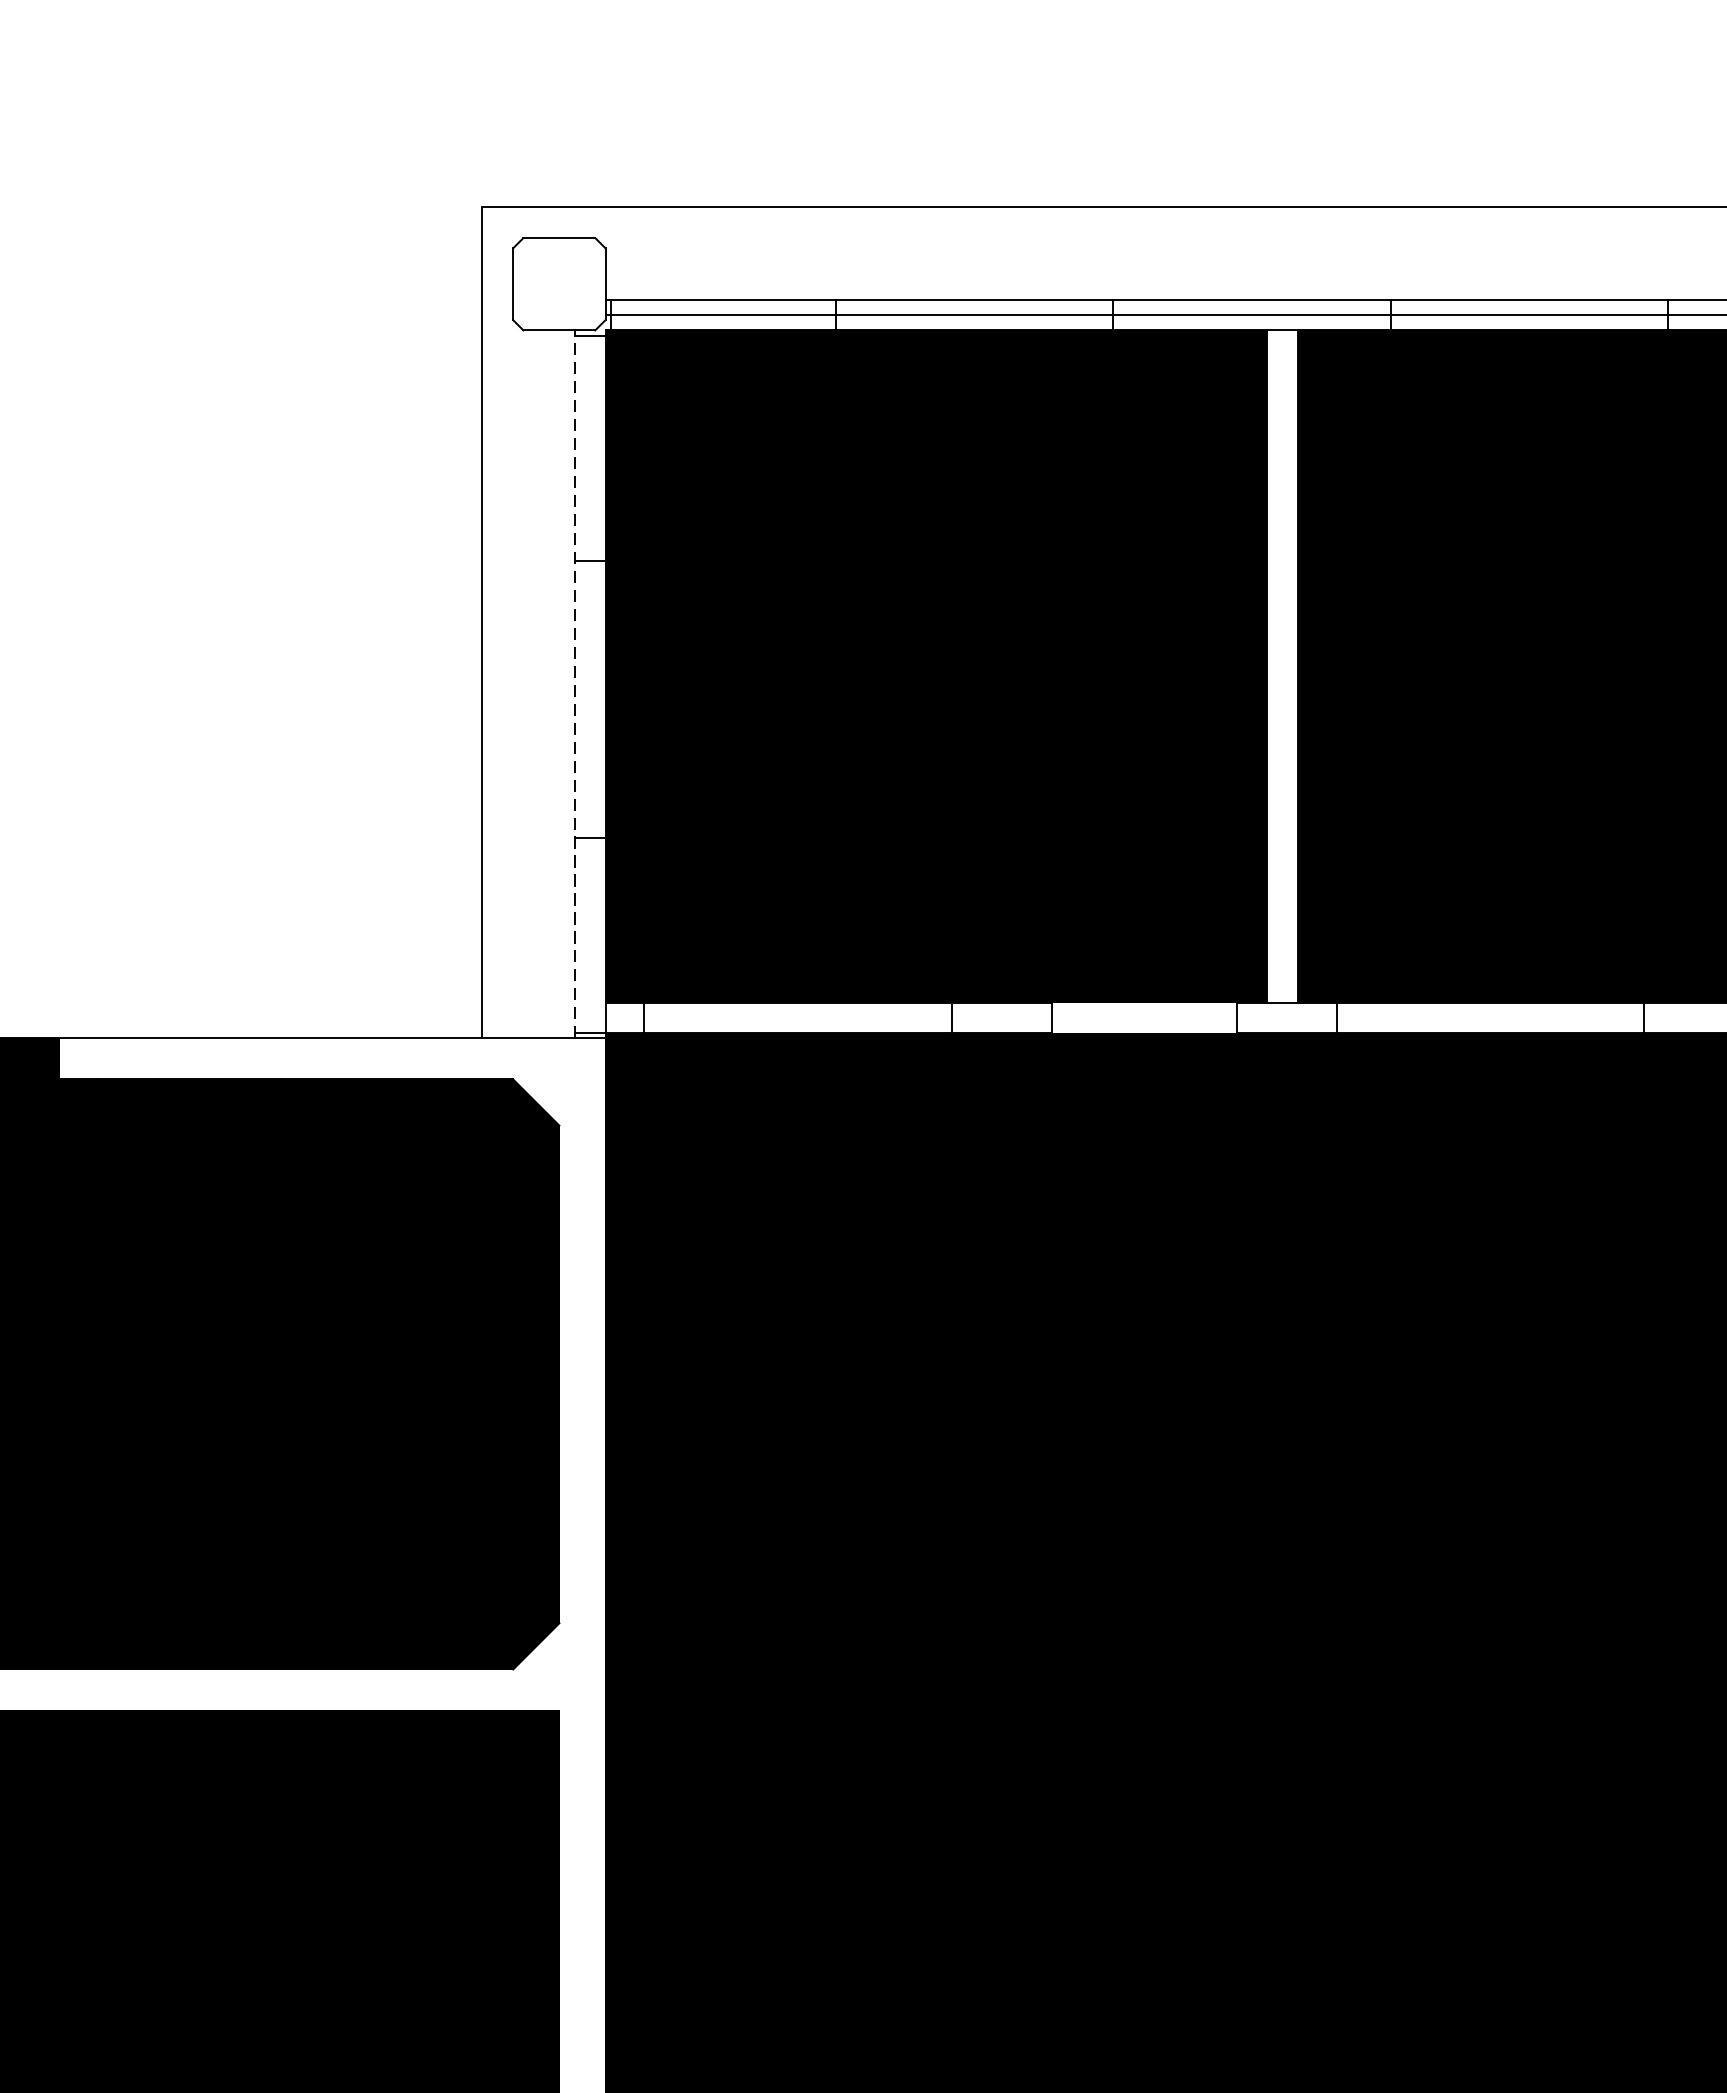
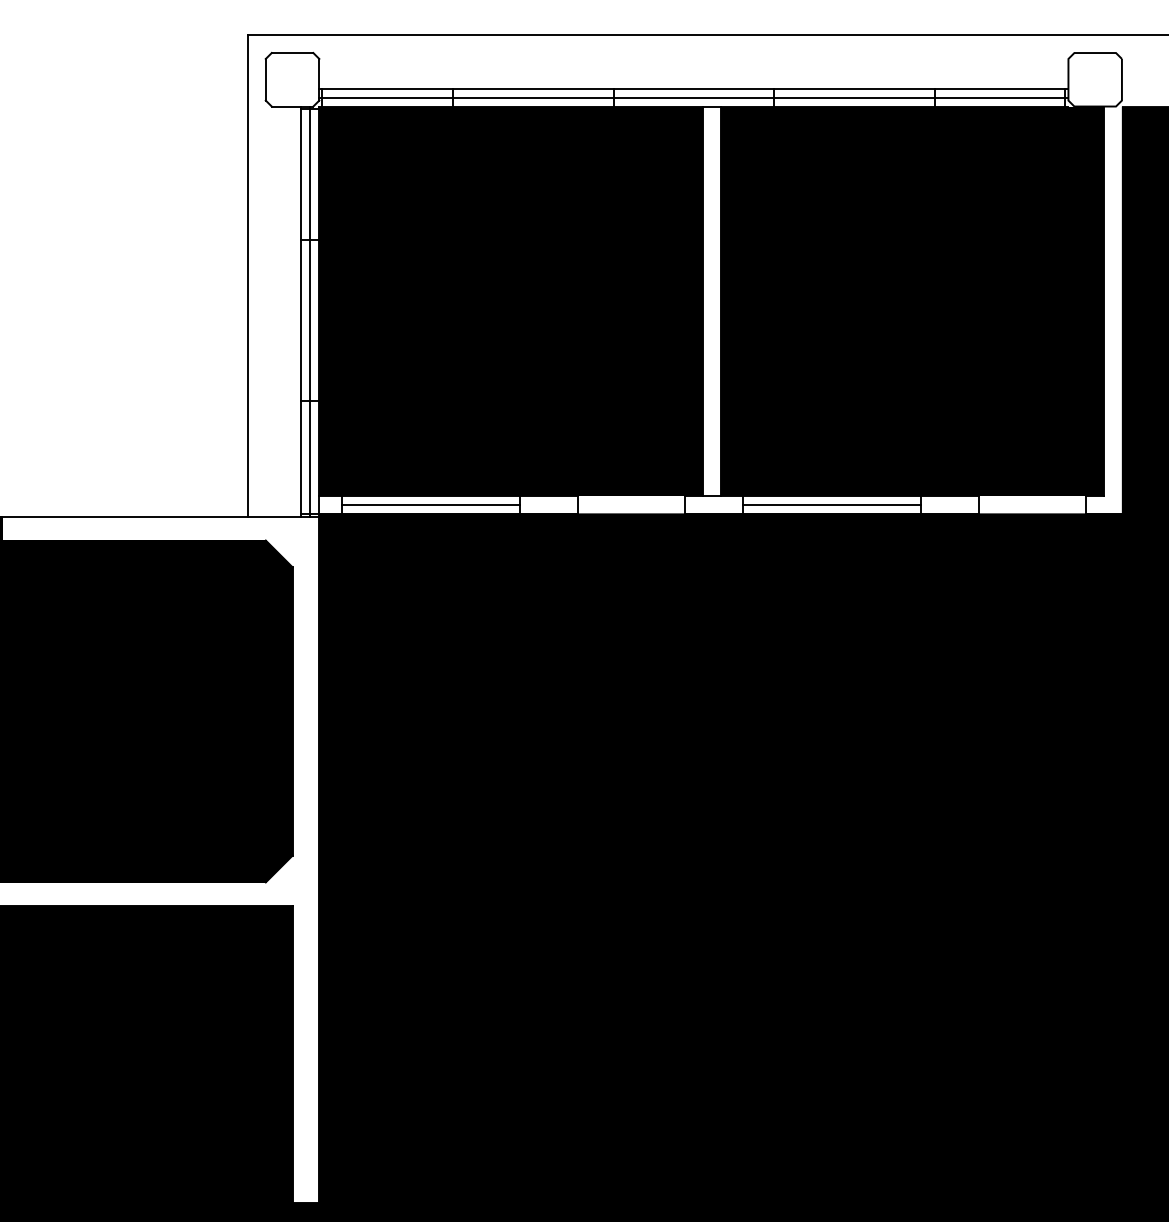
line: (574, 684) -> (301, 311), dashed -> solid
line: (590, 684) -> (310, 311), added
line: (797, 1017) -> (430, 504), added
line: (1489, 1017) -> (831, 504), added

